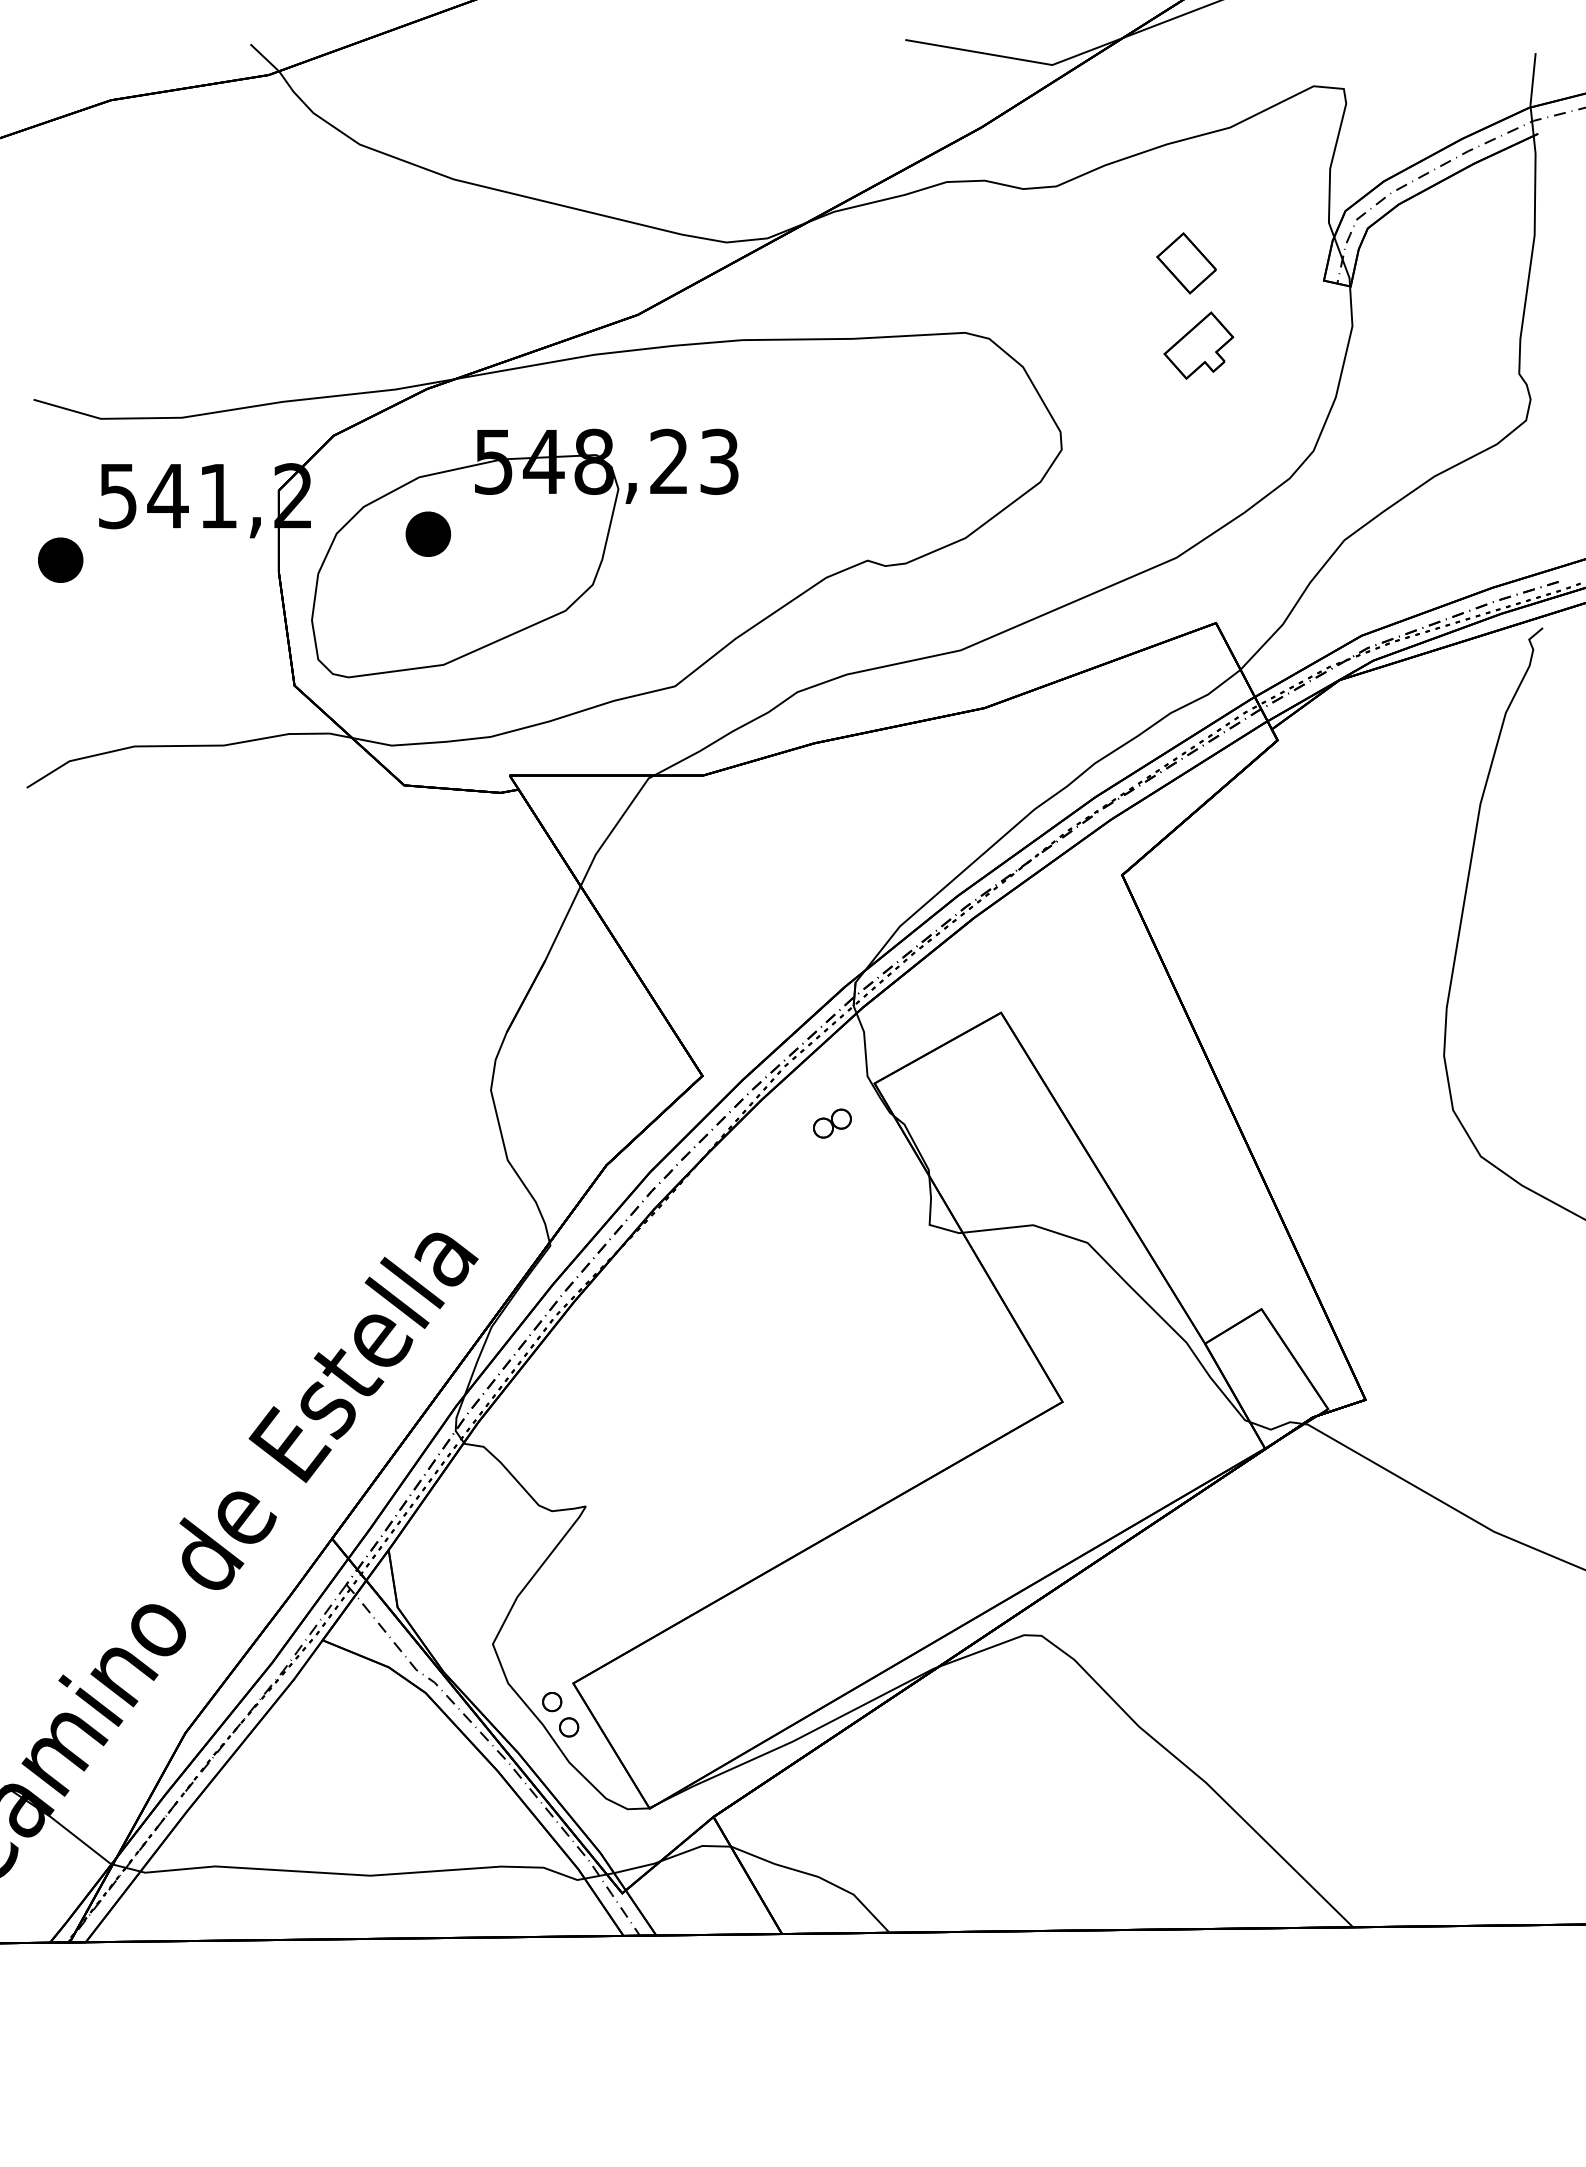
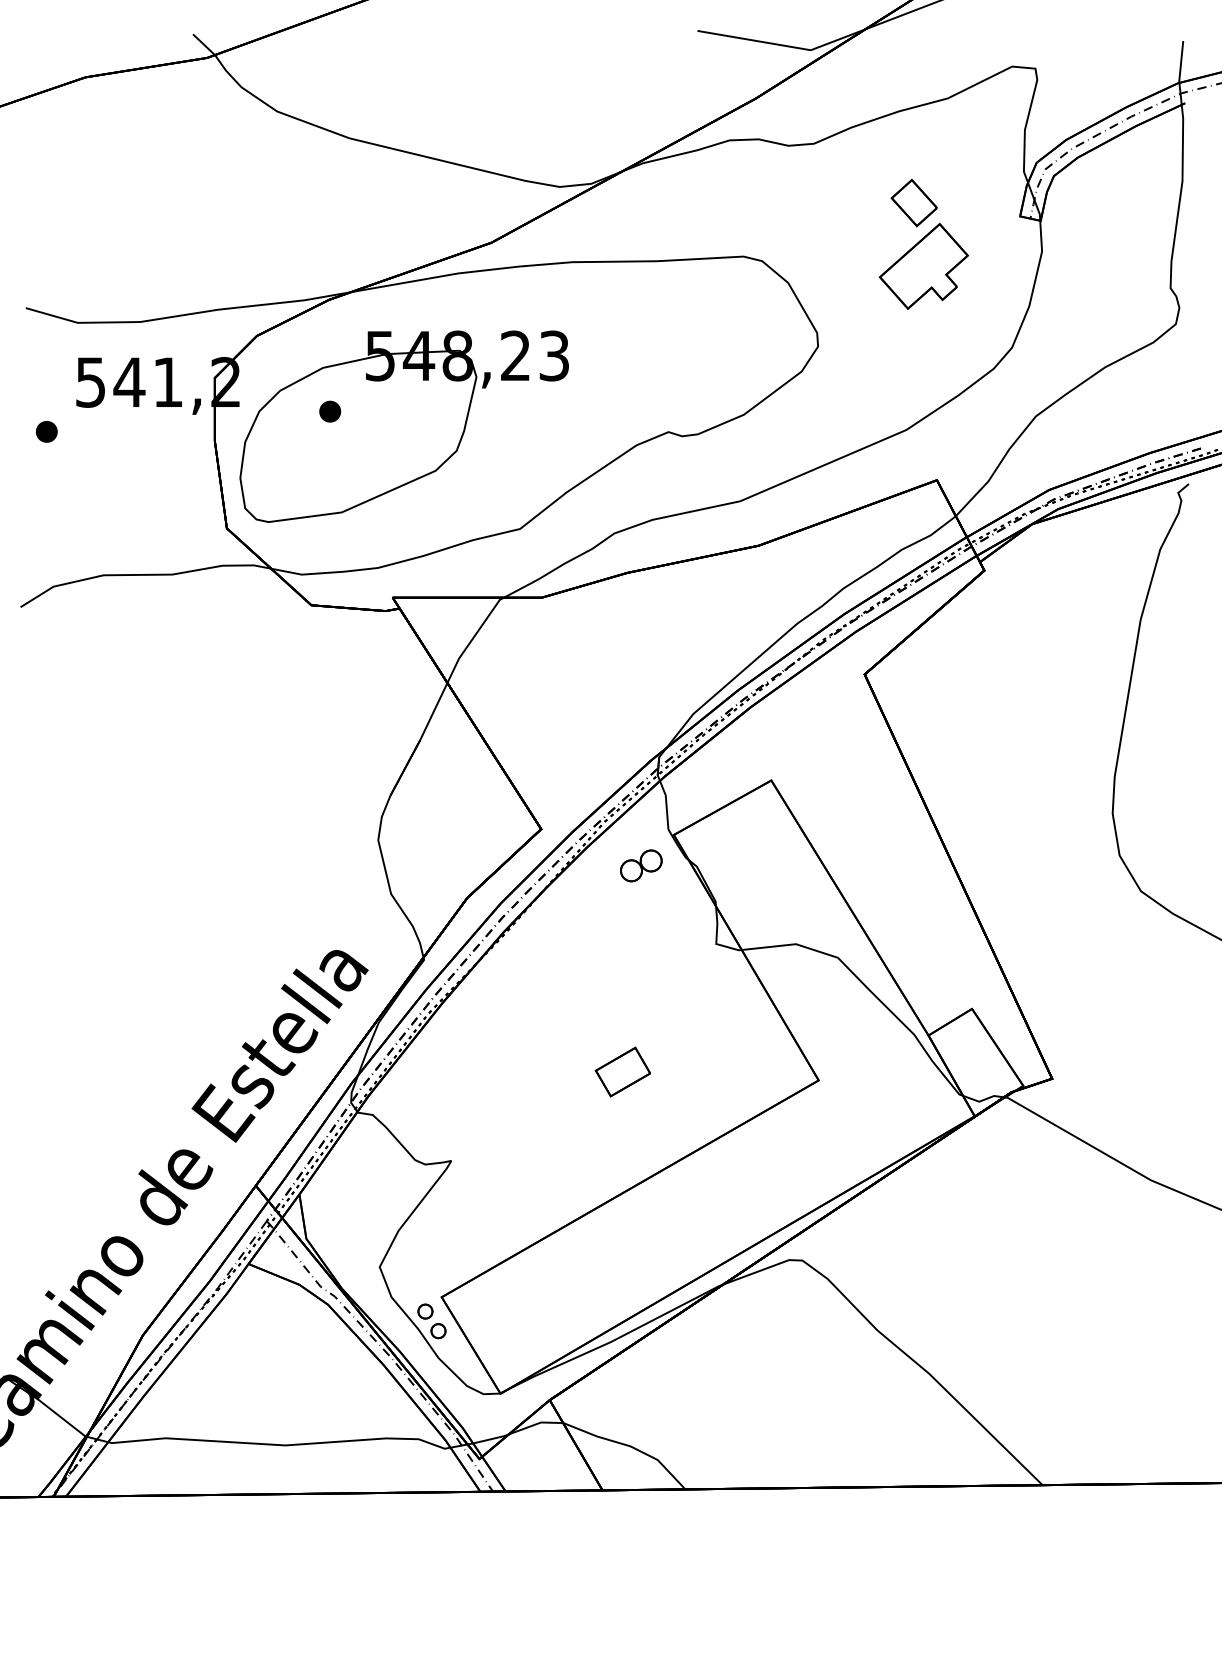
part: (1198, 345) -> (923, 266), size x1.67
part: (428, 533) -> (330, 411), size x0.62
part: (60, 559) -> (46, 431), size x0.62
part: (832, 1123) -> (641, 865), size x1.43
part: (807, 1390) -> (622, 1071), added

